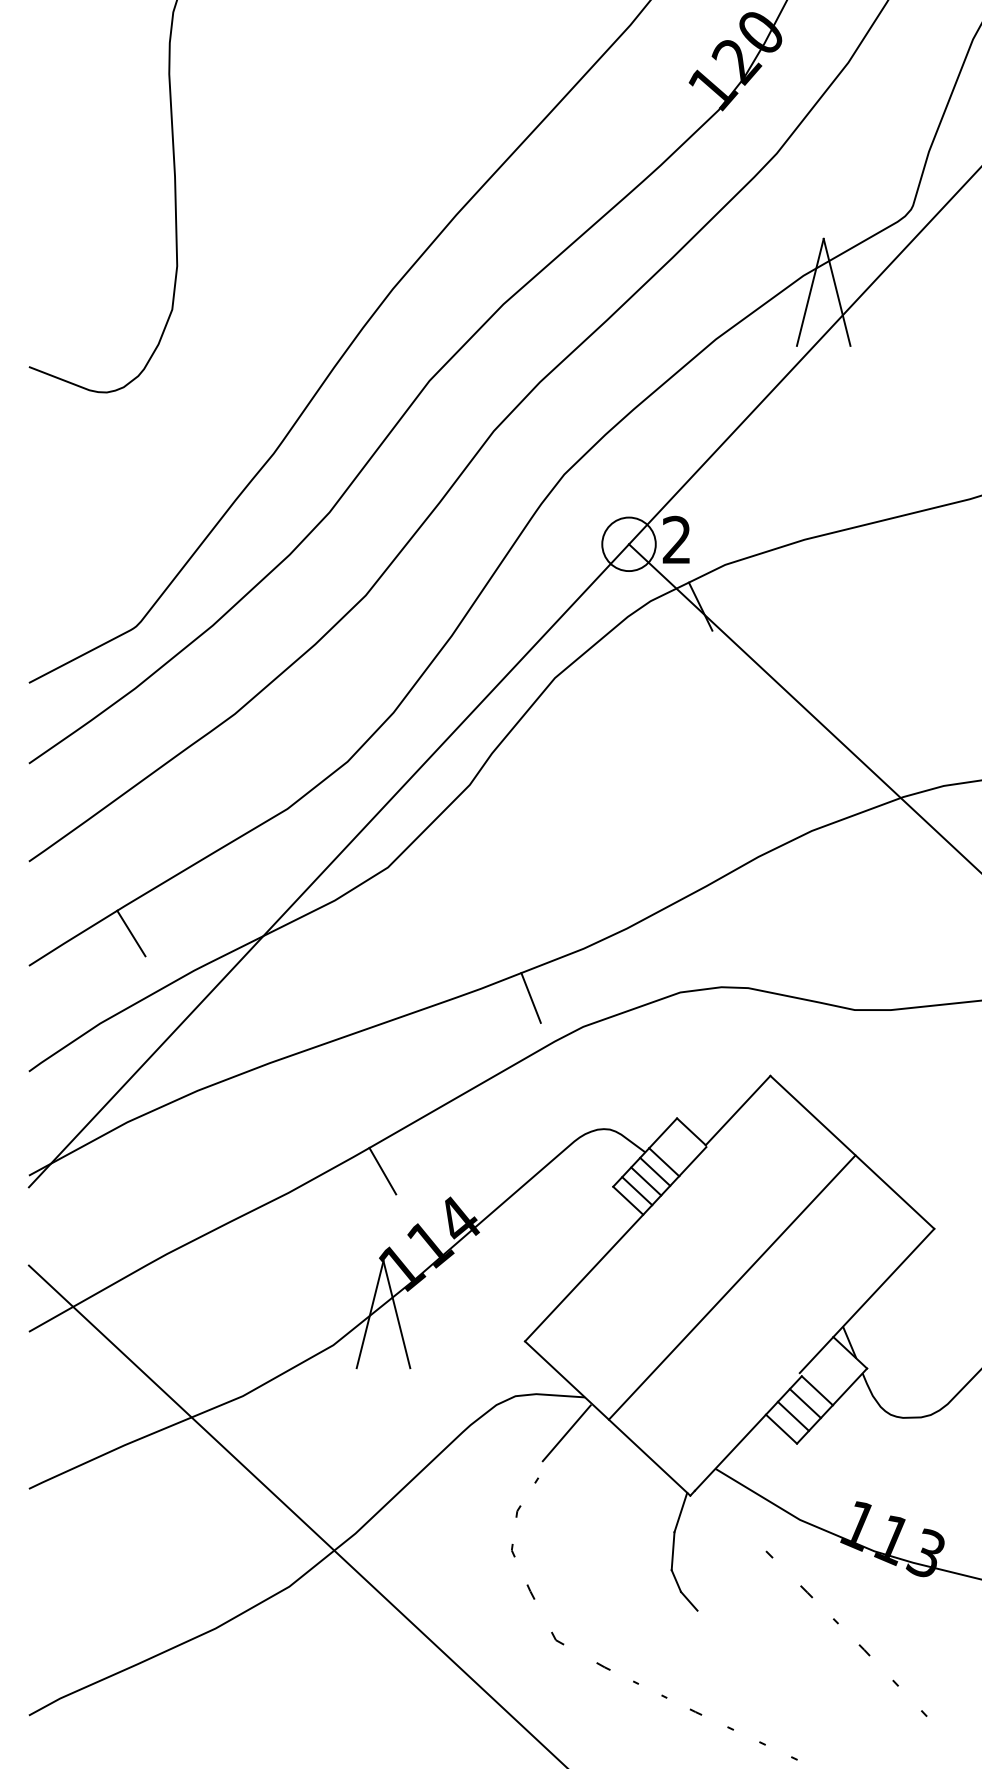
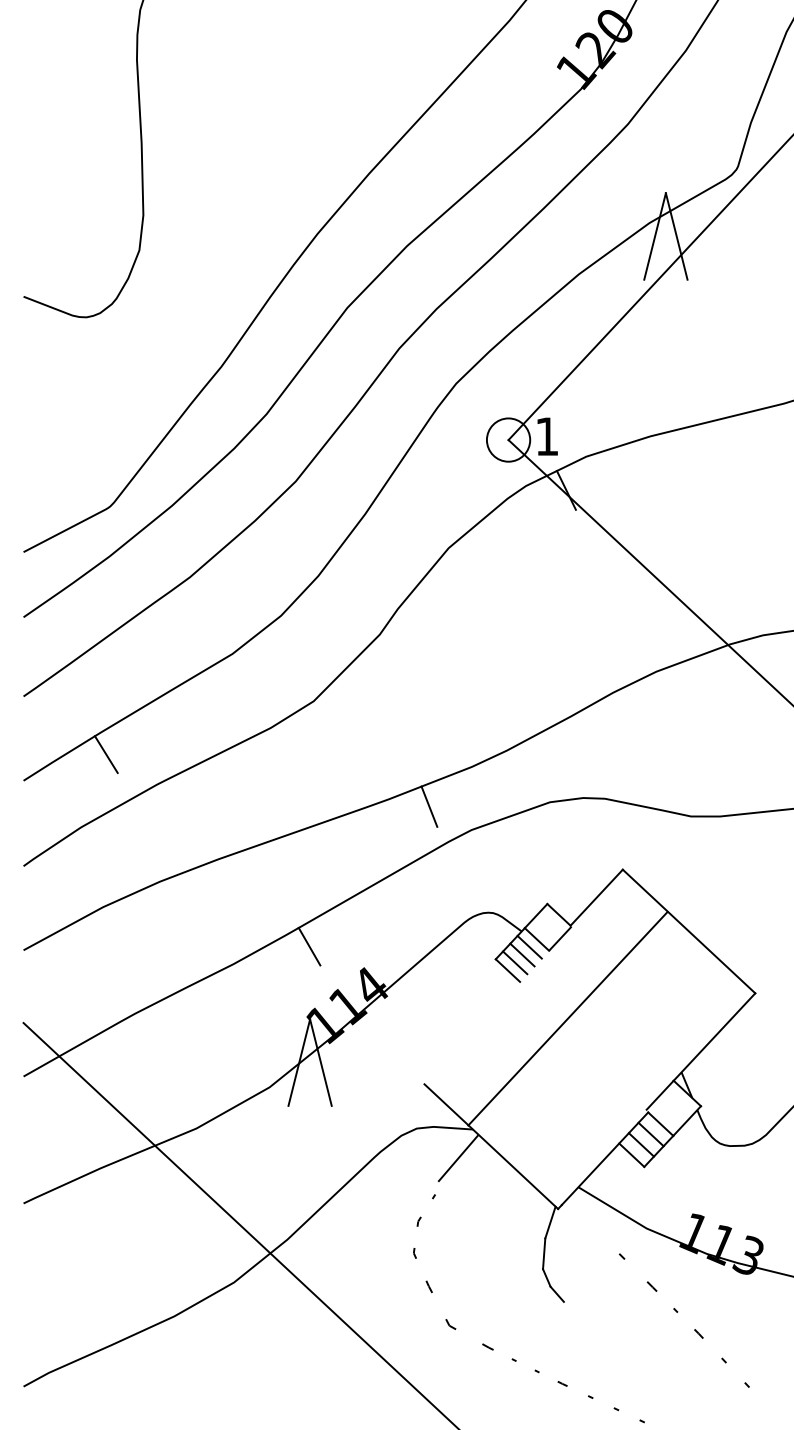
text: (675, 539) -> (546, 436), 2 -> 1
line: (328, 865) -> (265, 699), removed
line: (601, 1258) -> (486, 1017), removed
line: (731, 1287) -> (567, 1018), moved

